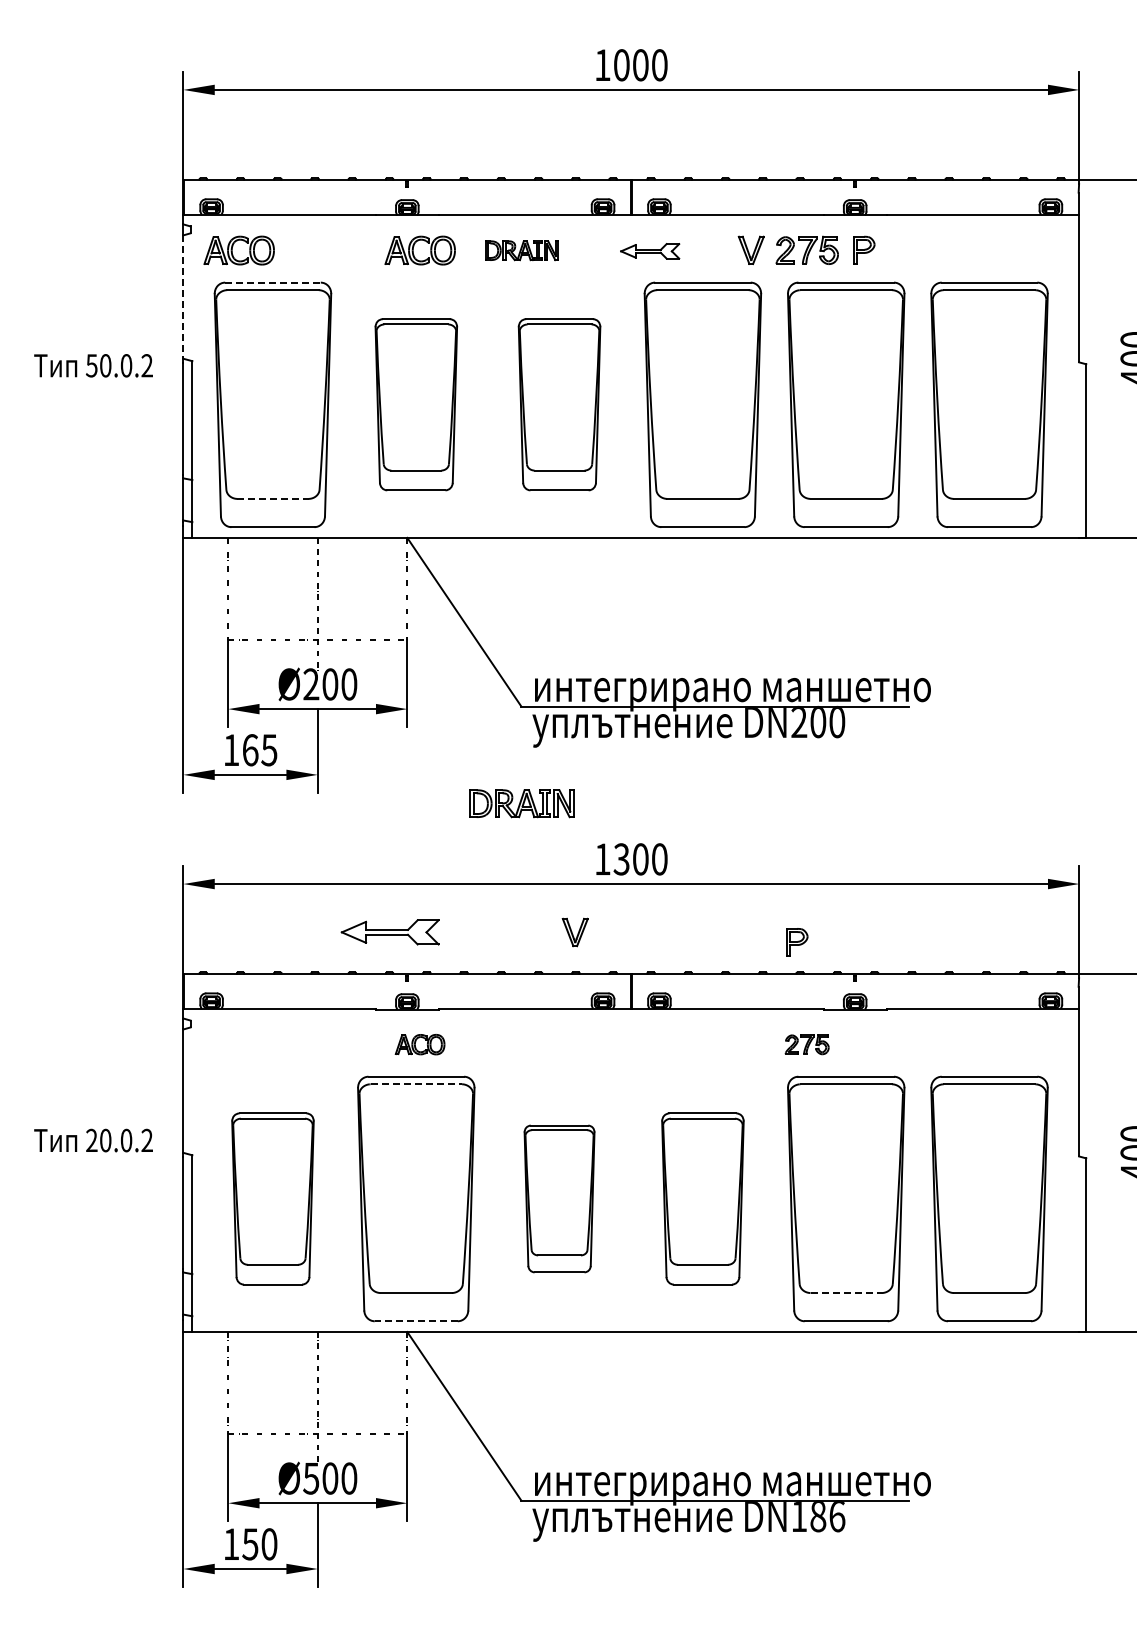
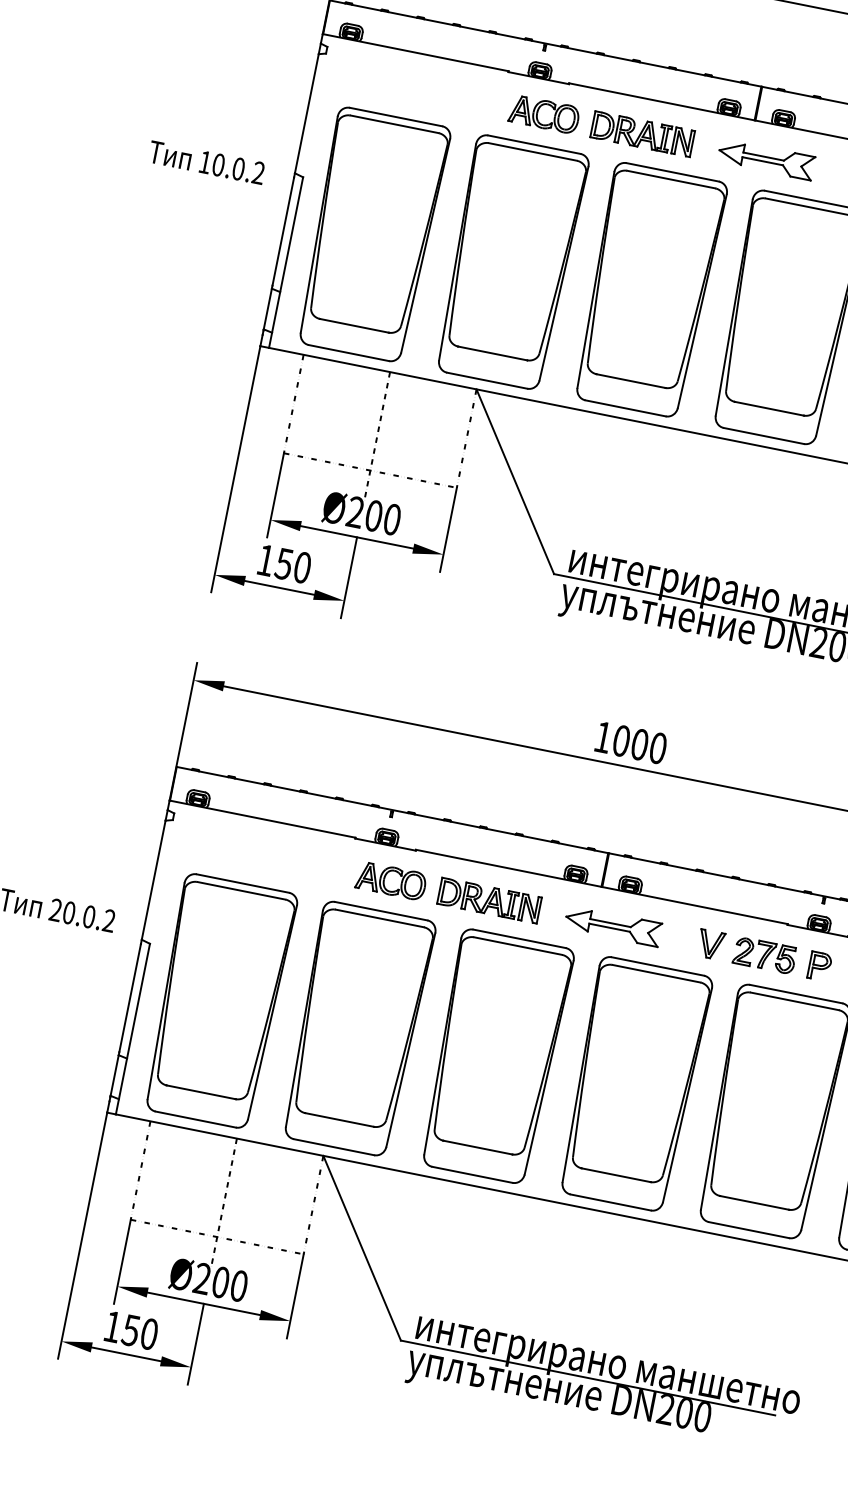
part: (238, 250) -> (369, 79), removed
part: (521, 250) -> (642, 133), size x1.43
part: (649, 251) -> (765, 159), size x1.67
line: (272, 282) -> (395, 116), dashed -> solid
line: (183, 297) -> (306, 114), dashed -> solid
text: (91, 365) -> (204, 162), 50.0.2 -> 10.0.2
part: (416, 404) -> (511, 262), size x1.43
part: (559, 404) -> (649, 289), size x1.43
line: (272, 498) -> (353, 325), dashed -> solid
text: (259, 750) -> (292, 566), 165 -> 150
part: (521, 803) -> (489, 900), moved
text: (621, 859) -> (621, 741), 1300 -> 1000
part: (389, 932) -> (612, 926), moved
part: (574, 932) -> (710, 944), moved
part: (797, 942) -> (820, 966), moved
part: (419, 1044) -> (390, 880), size x1.43
part: (806, 1044) -> (764, 955), size x1.43
line: (416, 1084) -> (379, 918), dashed -> solid
part: (272, 1198) -> (218, 1000), size x1.43
part: (559, 1198) -> (496, 1056), size x1.67
part: (702, 1198) -> (634, 1083), size x1.43
line: (846, 1293) -> (754, 1203), dashed -> solid
line: (416, 1321) -> (334, 1147), dashed -> solid
text: (311, 1478) -> (202, 1278), Ø500 -> Ø200
text: (818, 1517) -> (684, 1414), DN186 -> DN200

